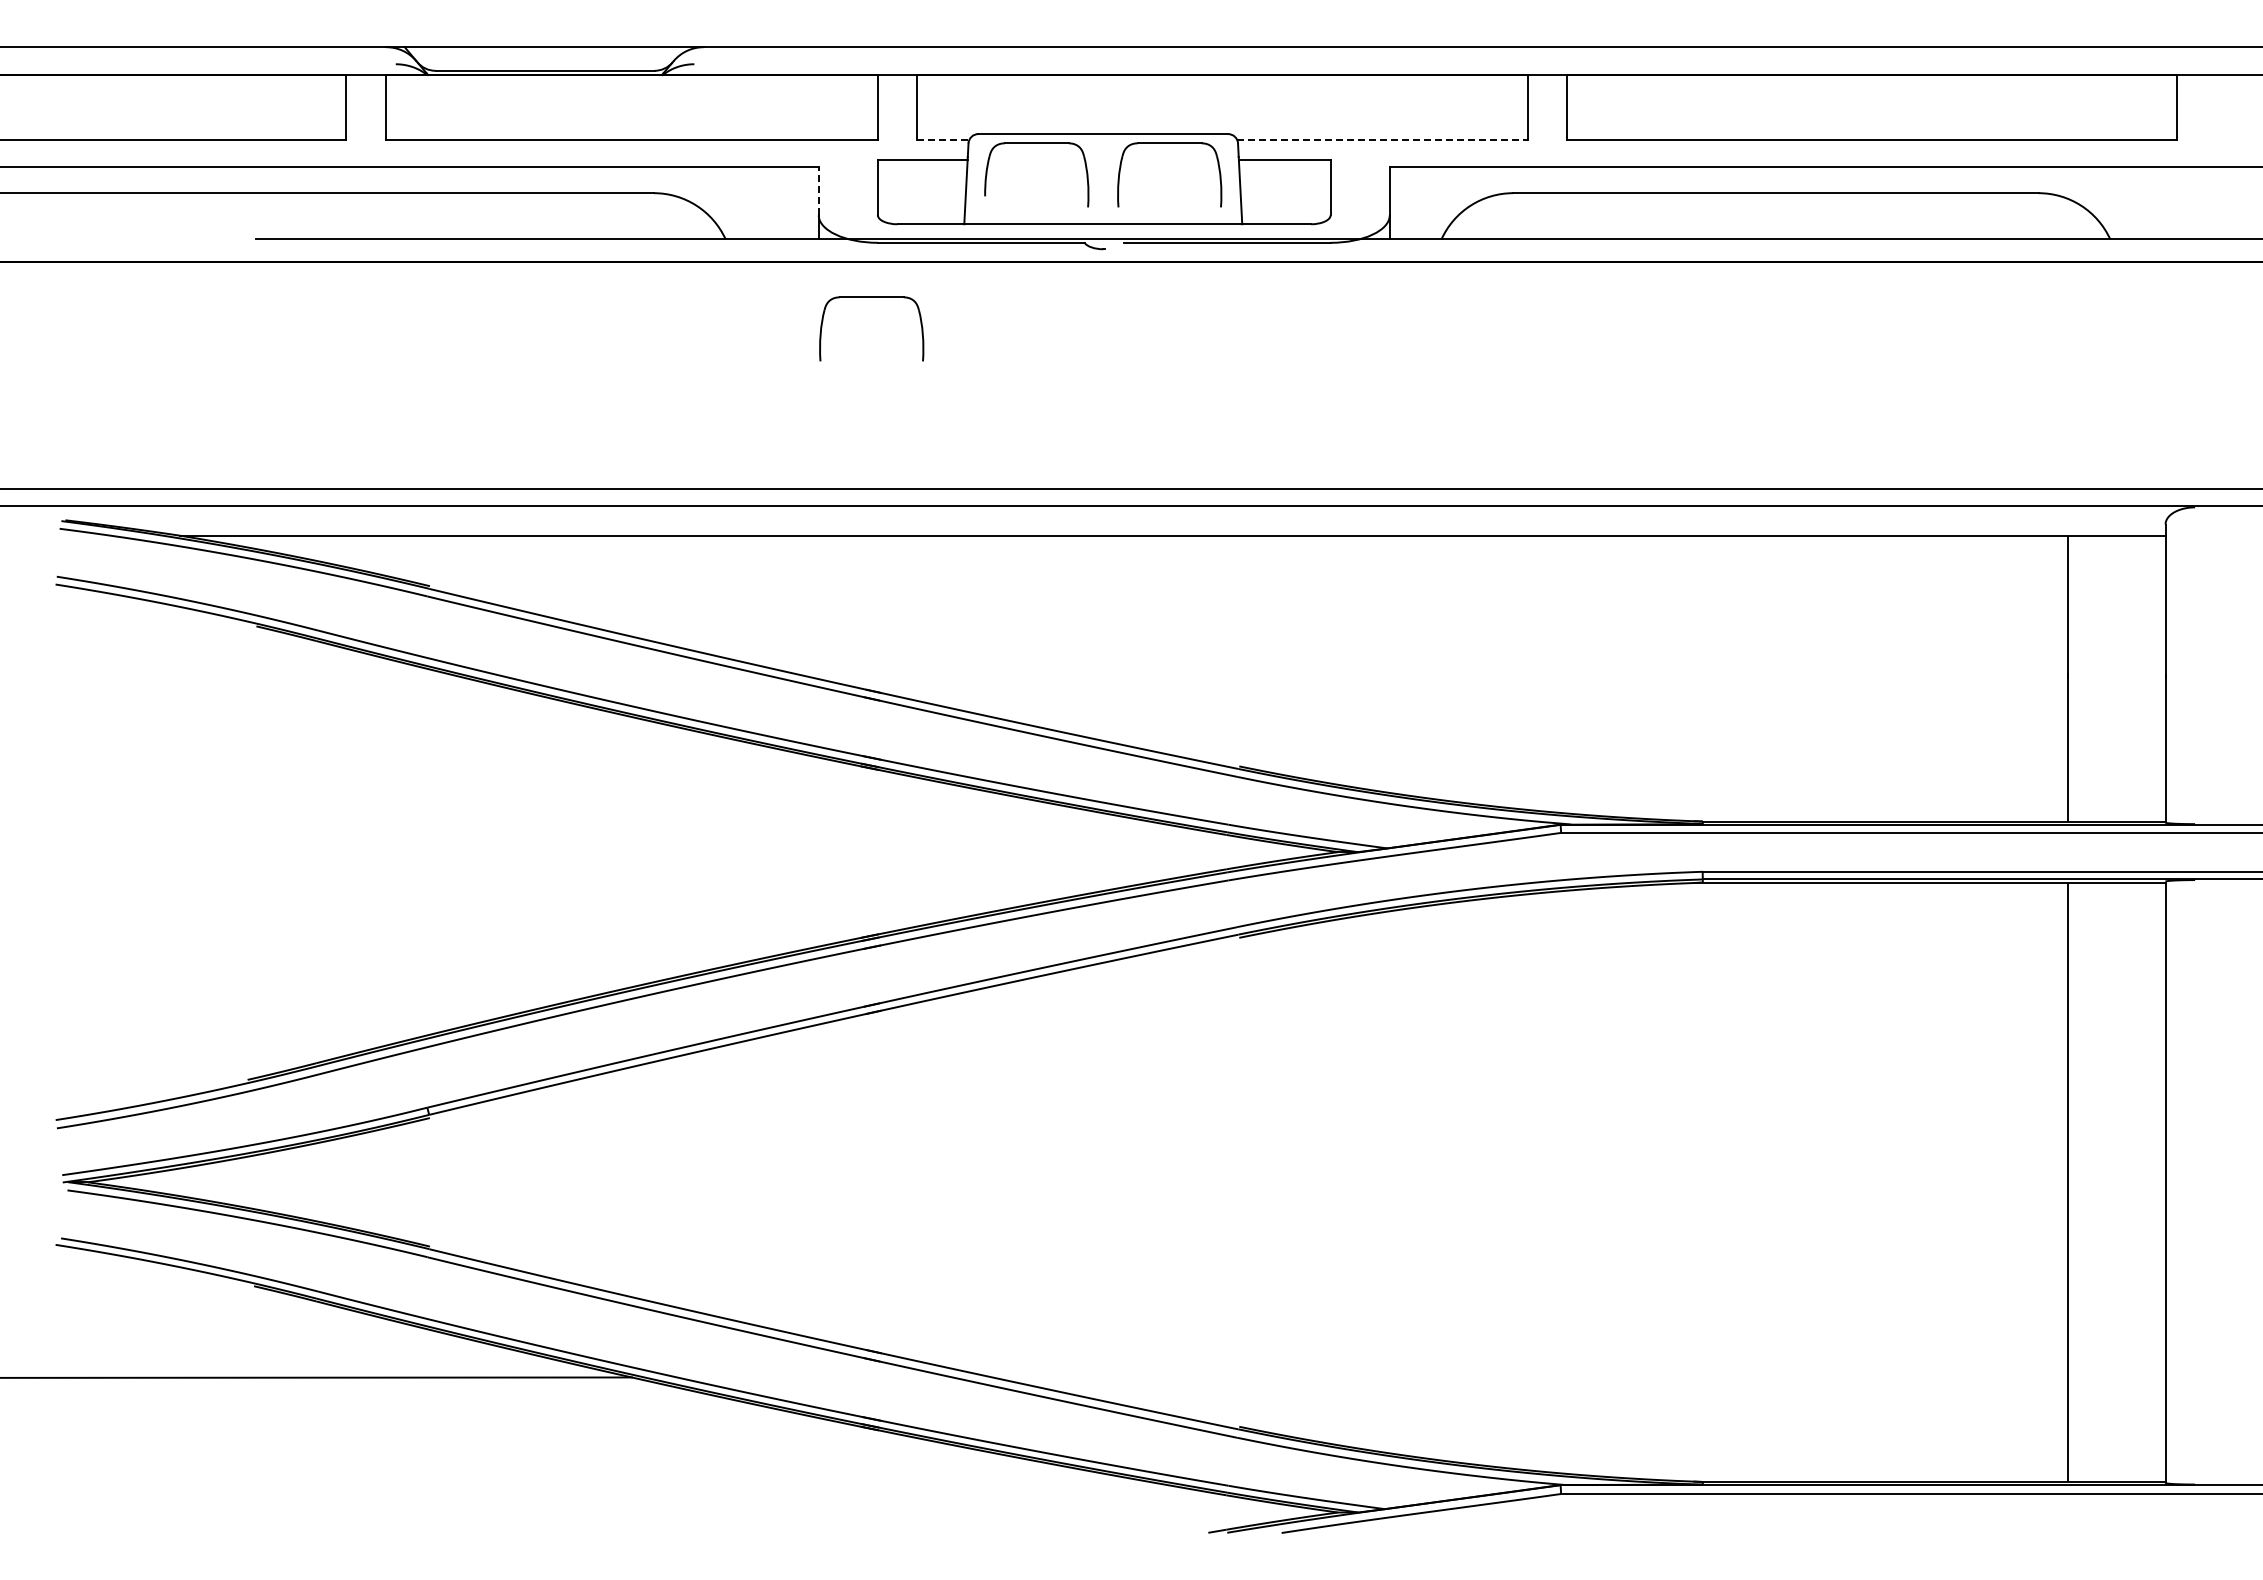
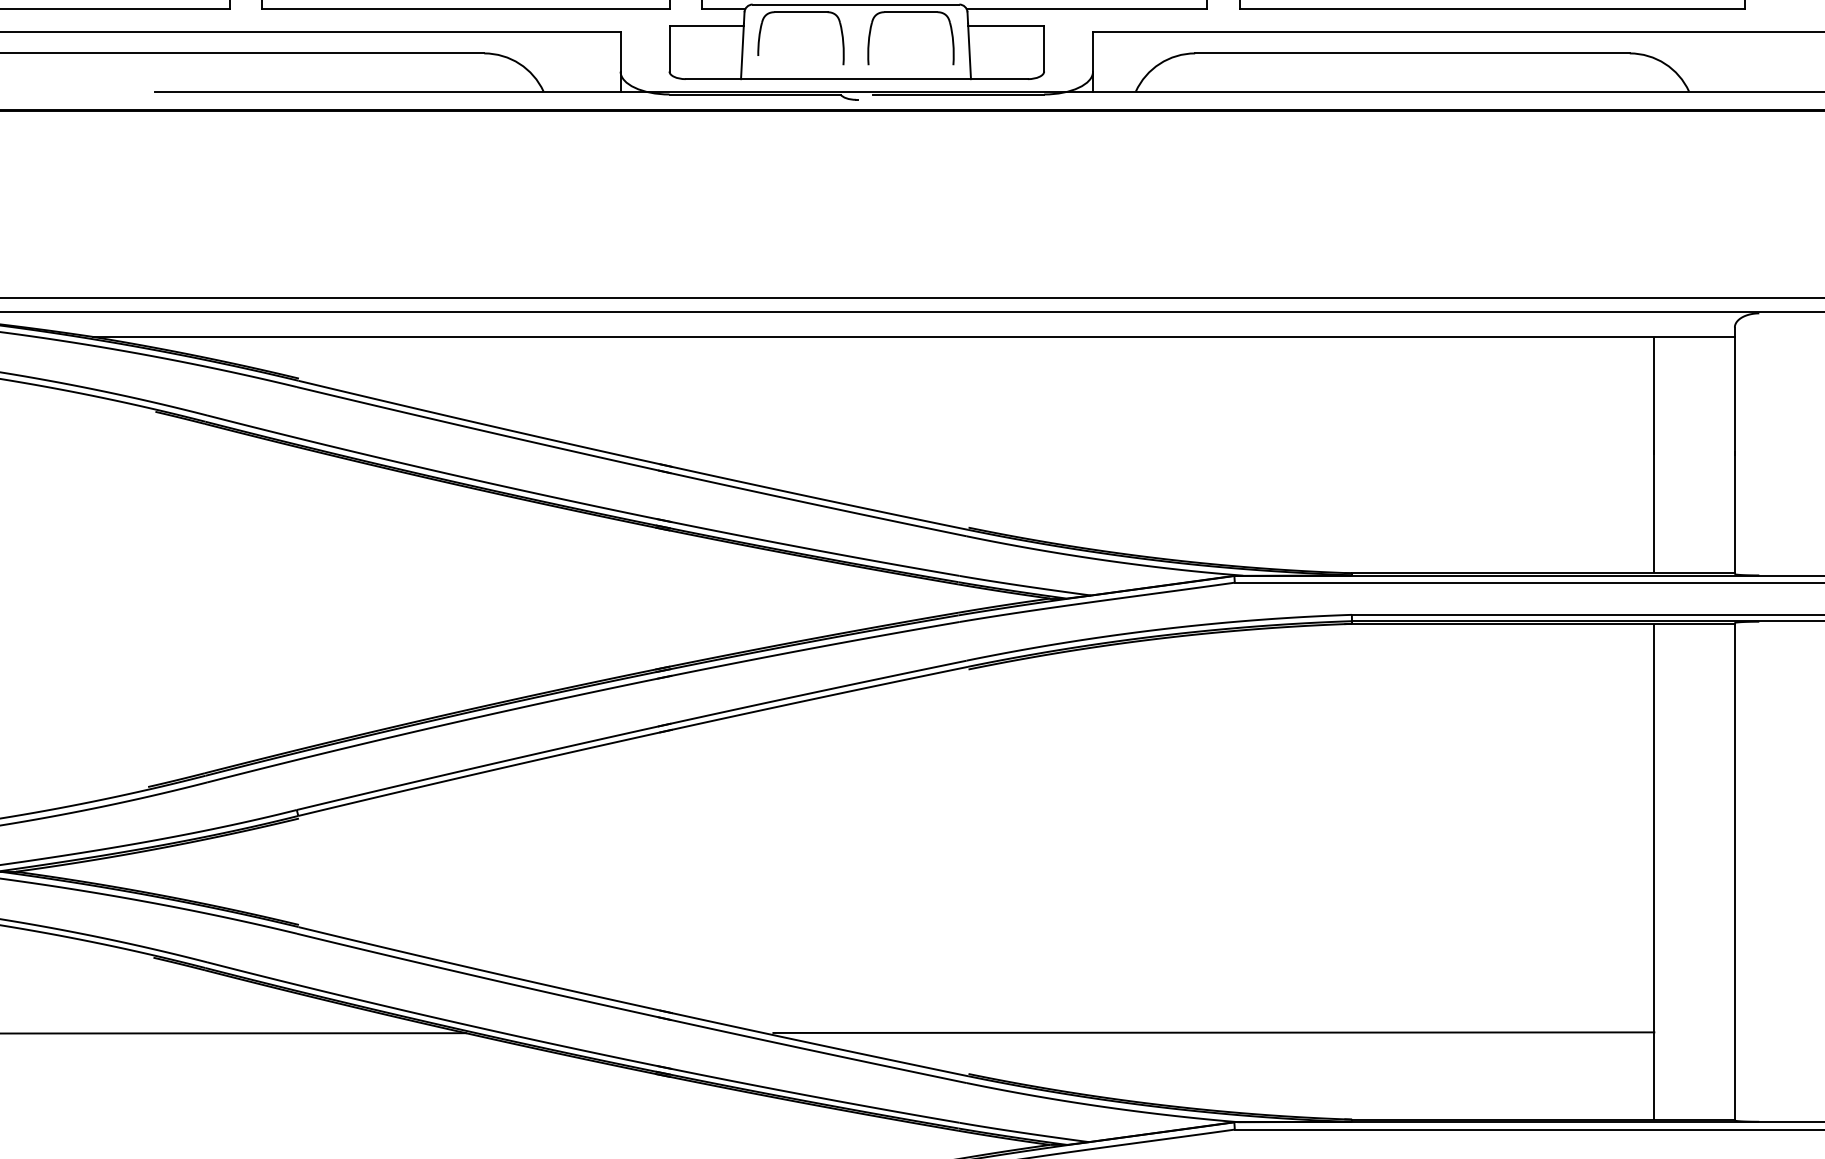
line: (943, 139) -> (723, 9), dashed -> solid
line: (1382, 139) -> (1087, 9), dashed -> solid
line: (818, 190) -> (620, 51), dashed -> solid
part: (871, 297) -> (664, 139), removed
line: (1535, 1376) -> (1213, 1032), added

